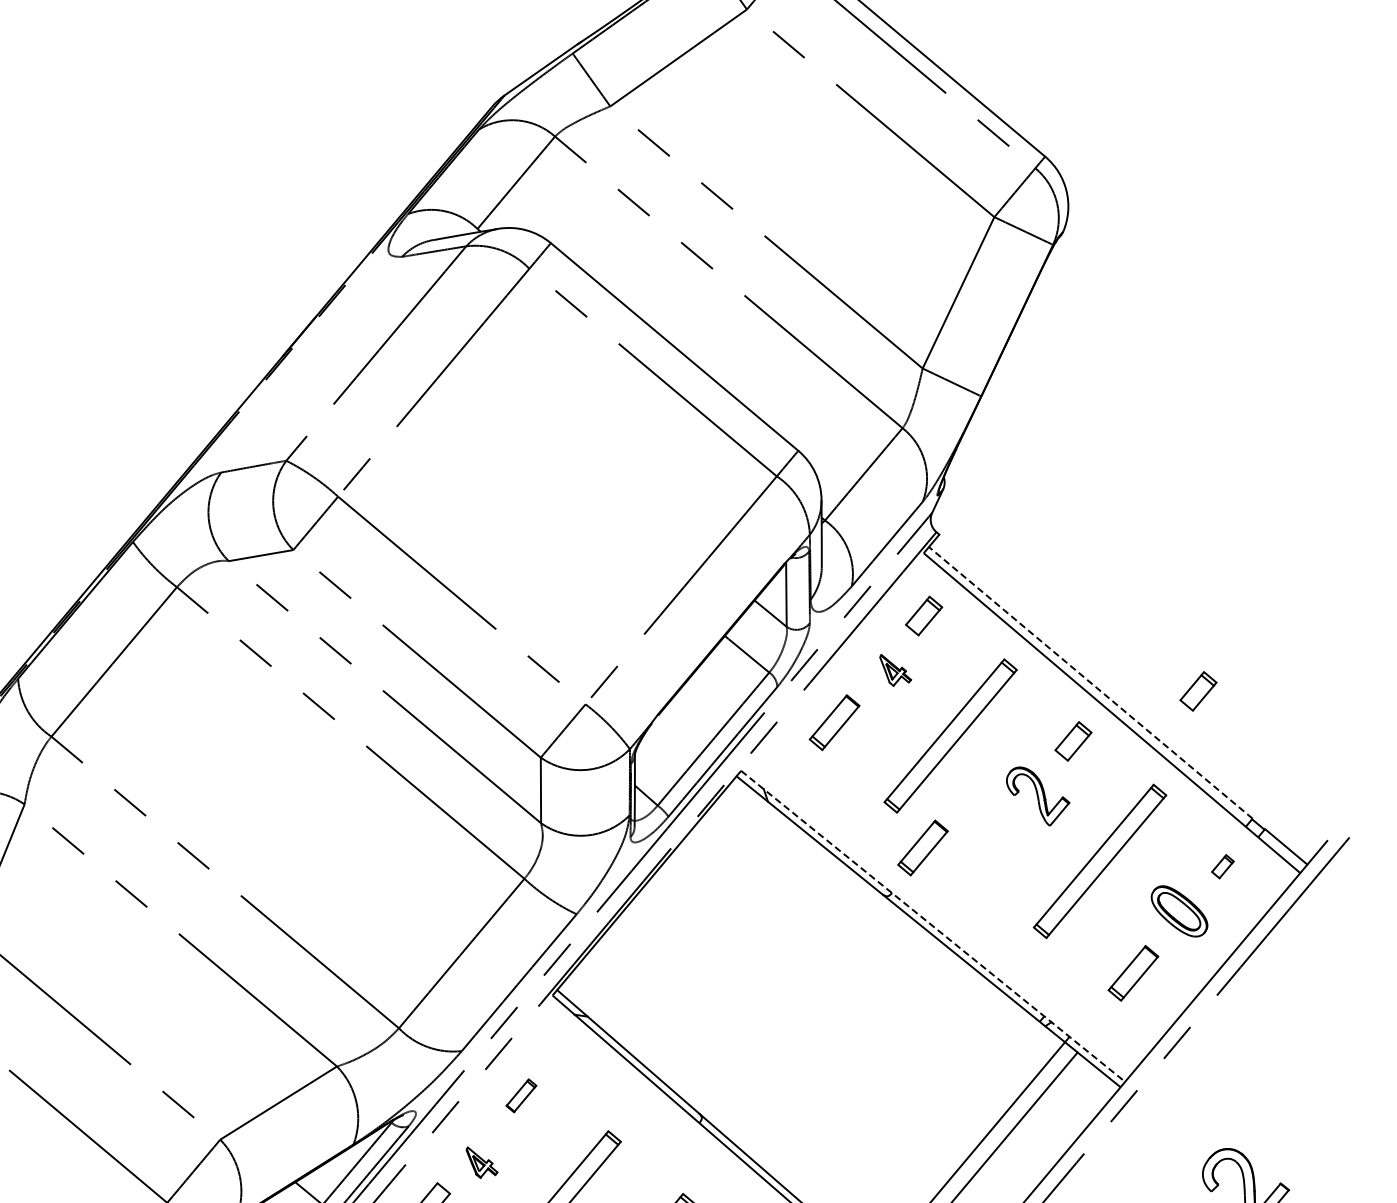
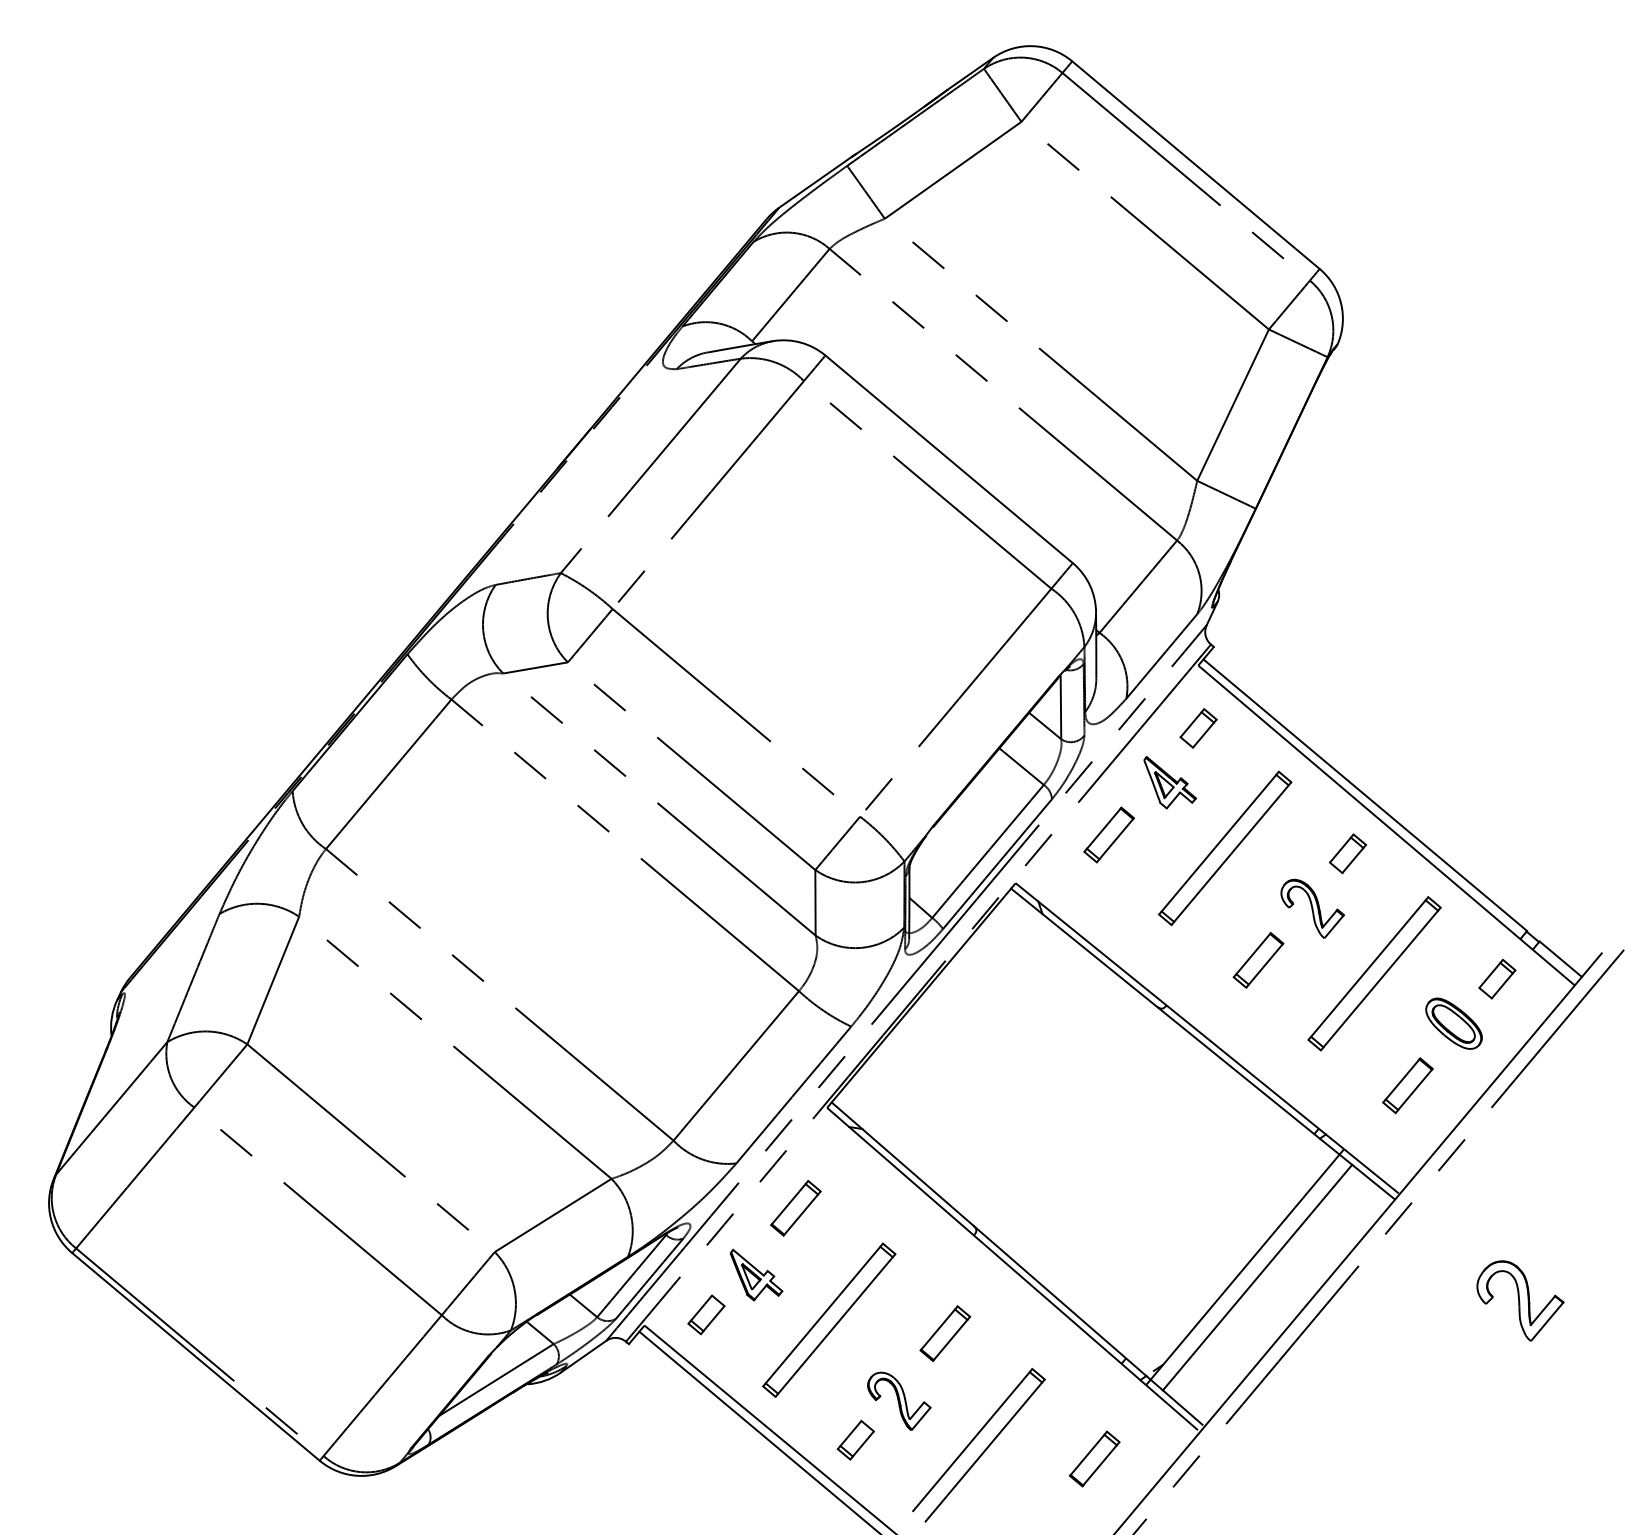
part: (894, 670) -> (1169, 782), size x1.67
line: (1089, 682) -> (1364, 794), dashed -> solid
part: (1197, 691) -> (1472, 803), removed
part: (922, 848) -> (1258, 960), moved
part: (1222, 866) -> (1497, 978), size x1.67
line: (933, 927) -> (1208, 1039), dashed -> solid
part: (520, 1095) -> (795, 1207), size x1.67
part: (481, 1162) -> (756, 1274), size x1.67

